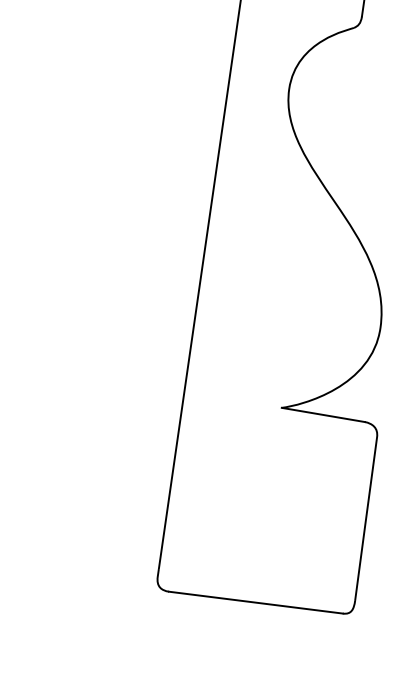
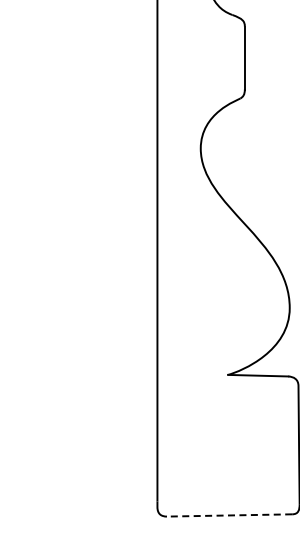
line: (255, 602) -> (229, 515), solid -> dashed

